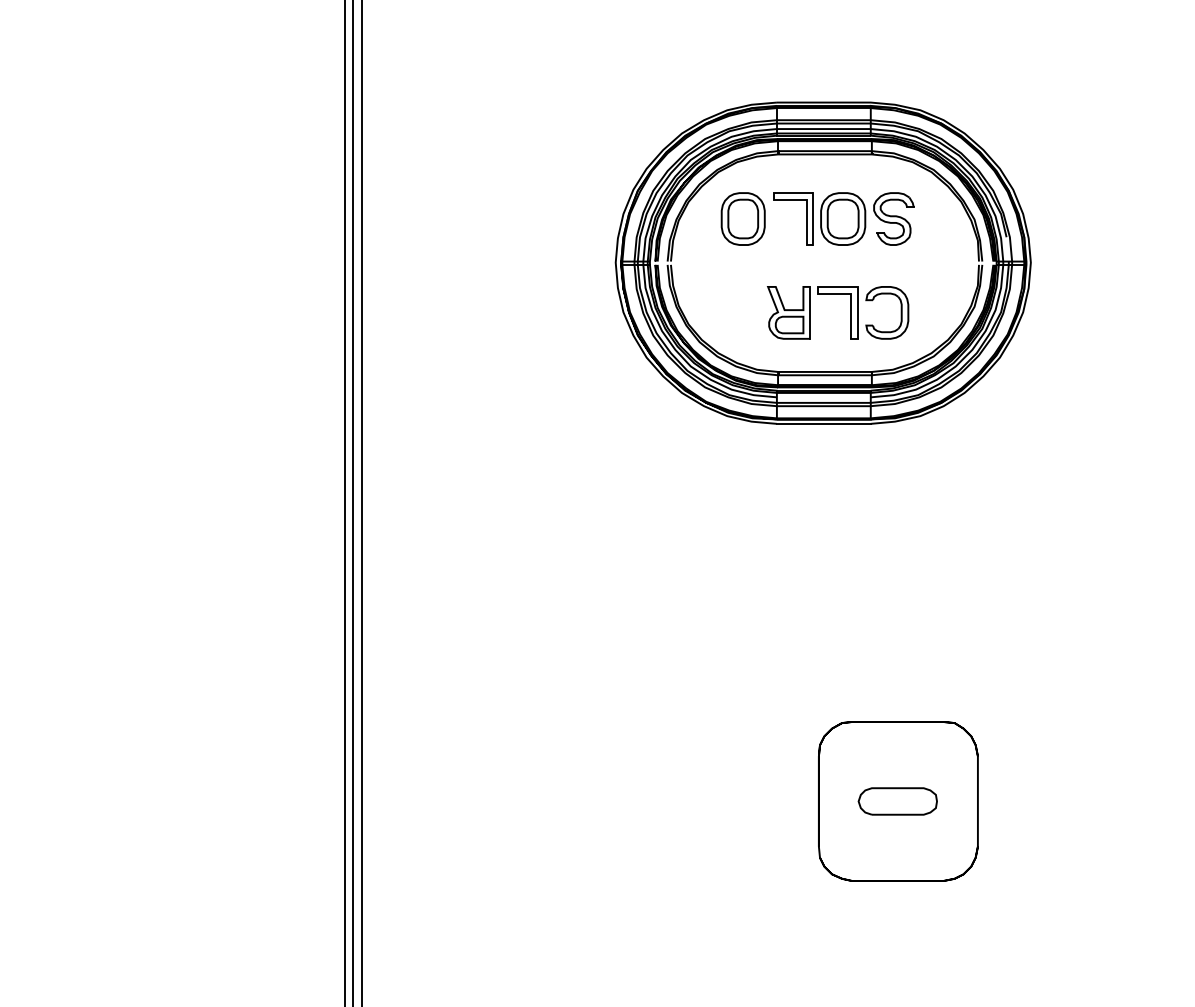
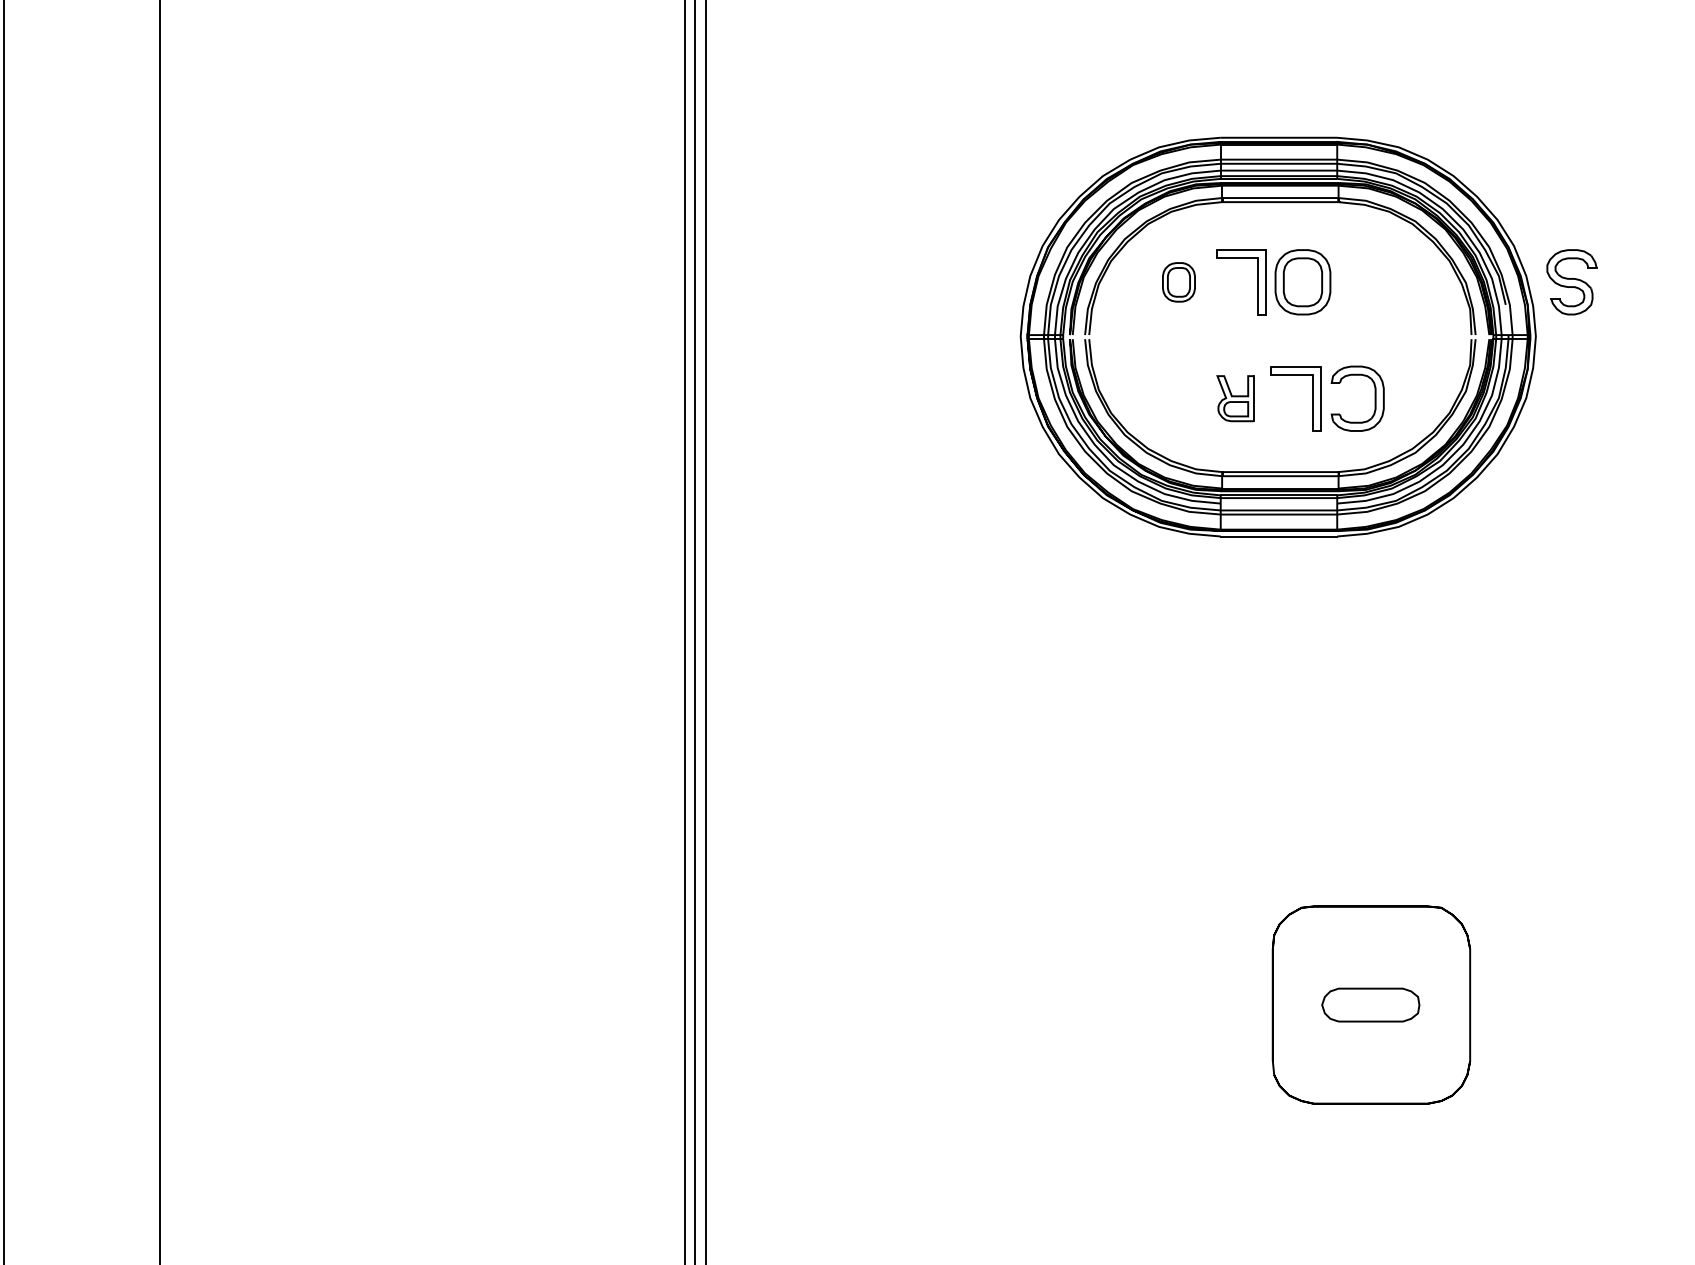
part: (742, 219) -> (1178, 282), size x0.6
part: (893, 219) -> (1571, 282), moved
part: (788, 312) -> (1235, 398), size x0.7

